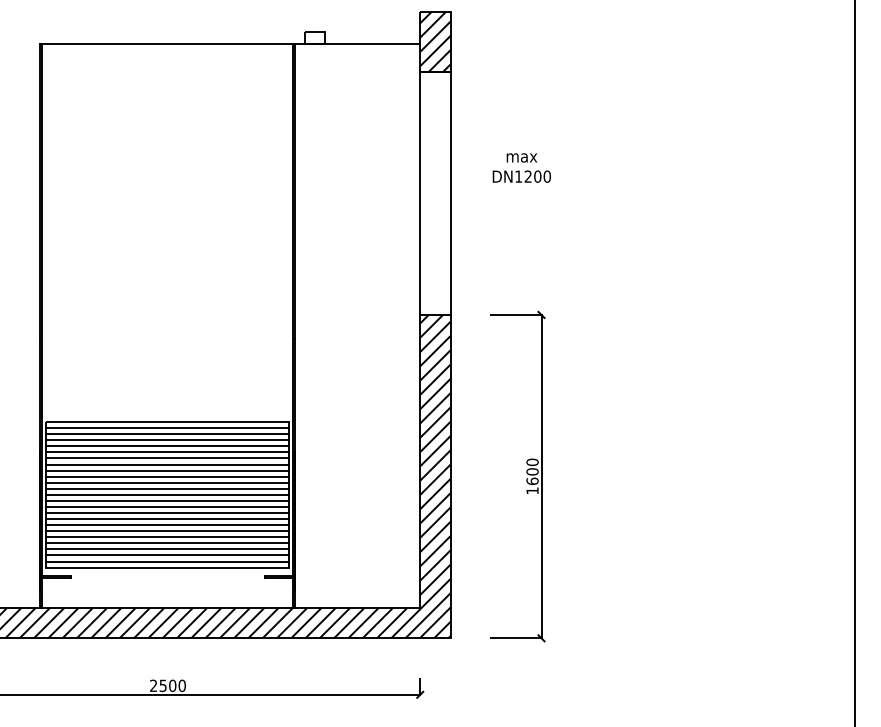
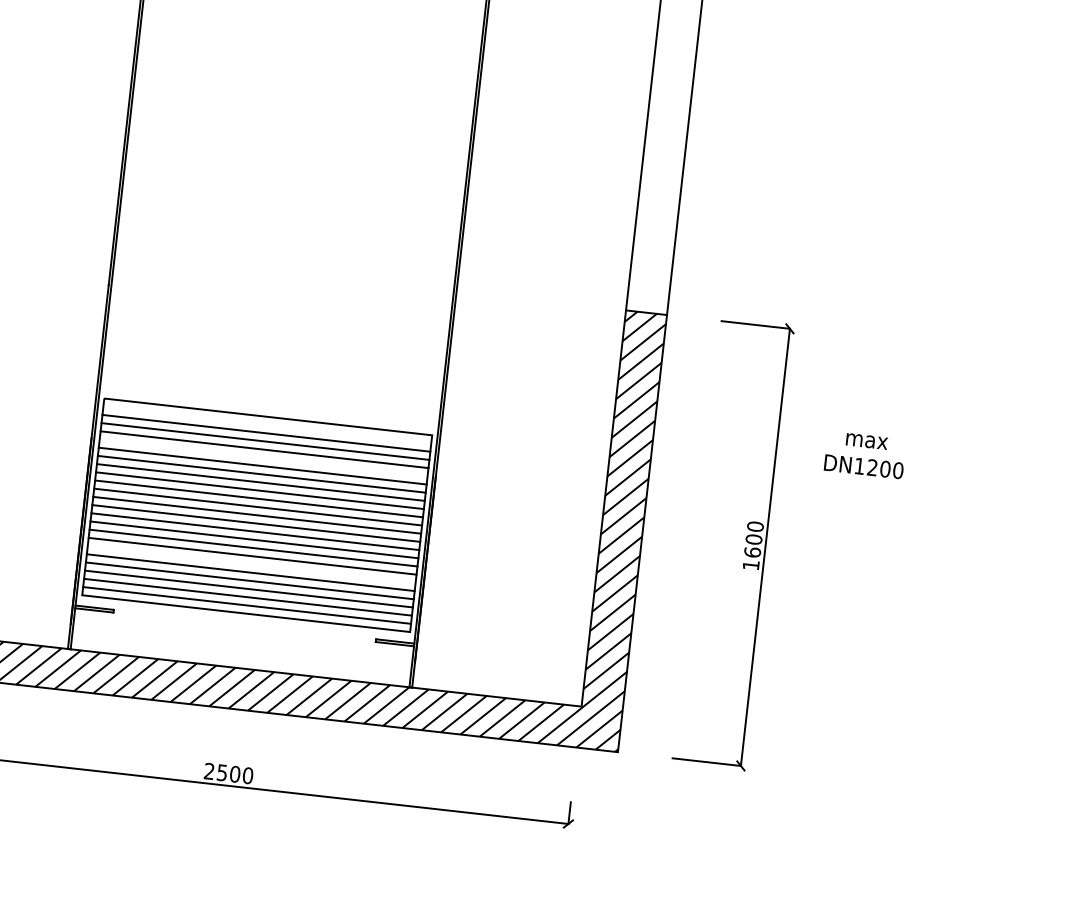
text: (521, 167) -> (864, 454), moved
line: (167, 428) -> (267, 425), removed
line: (167, 452) -> (263, 458), removed
line: (167, 531) -> (251, 564), removed

